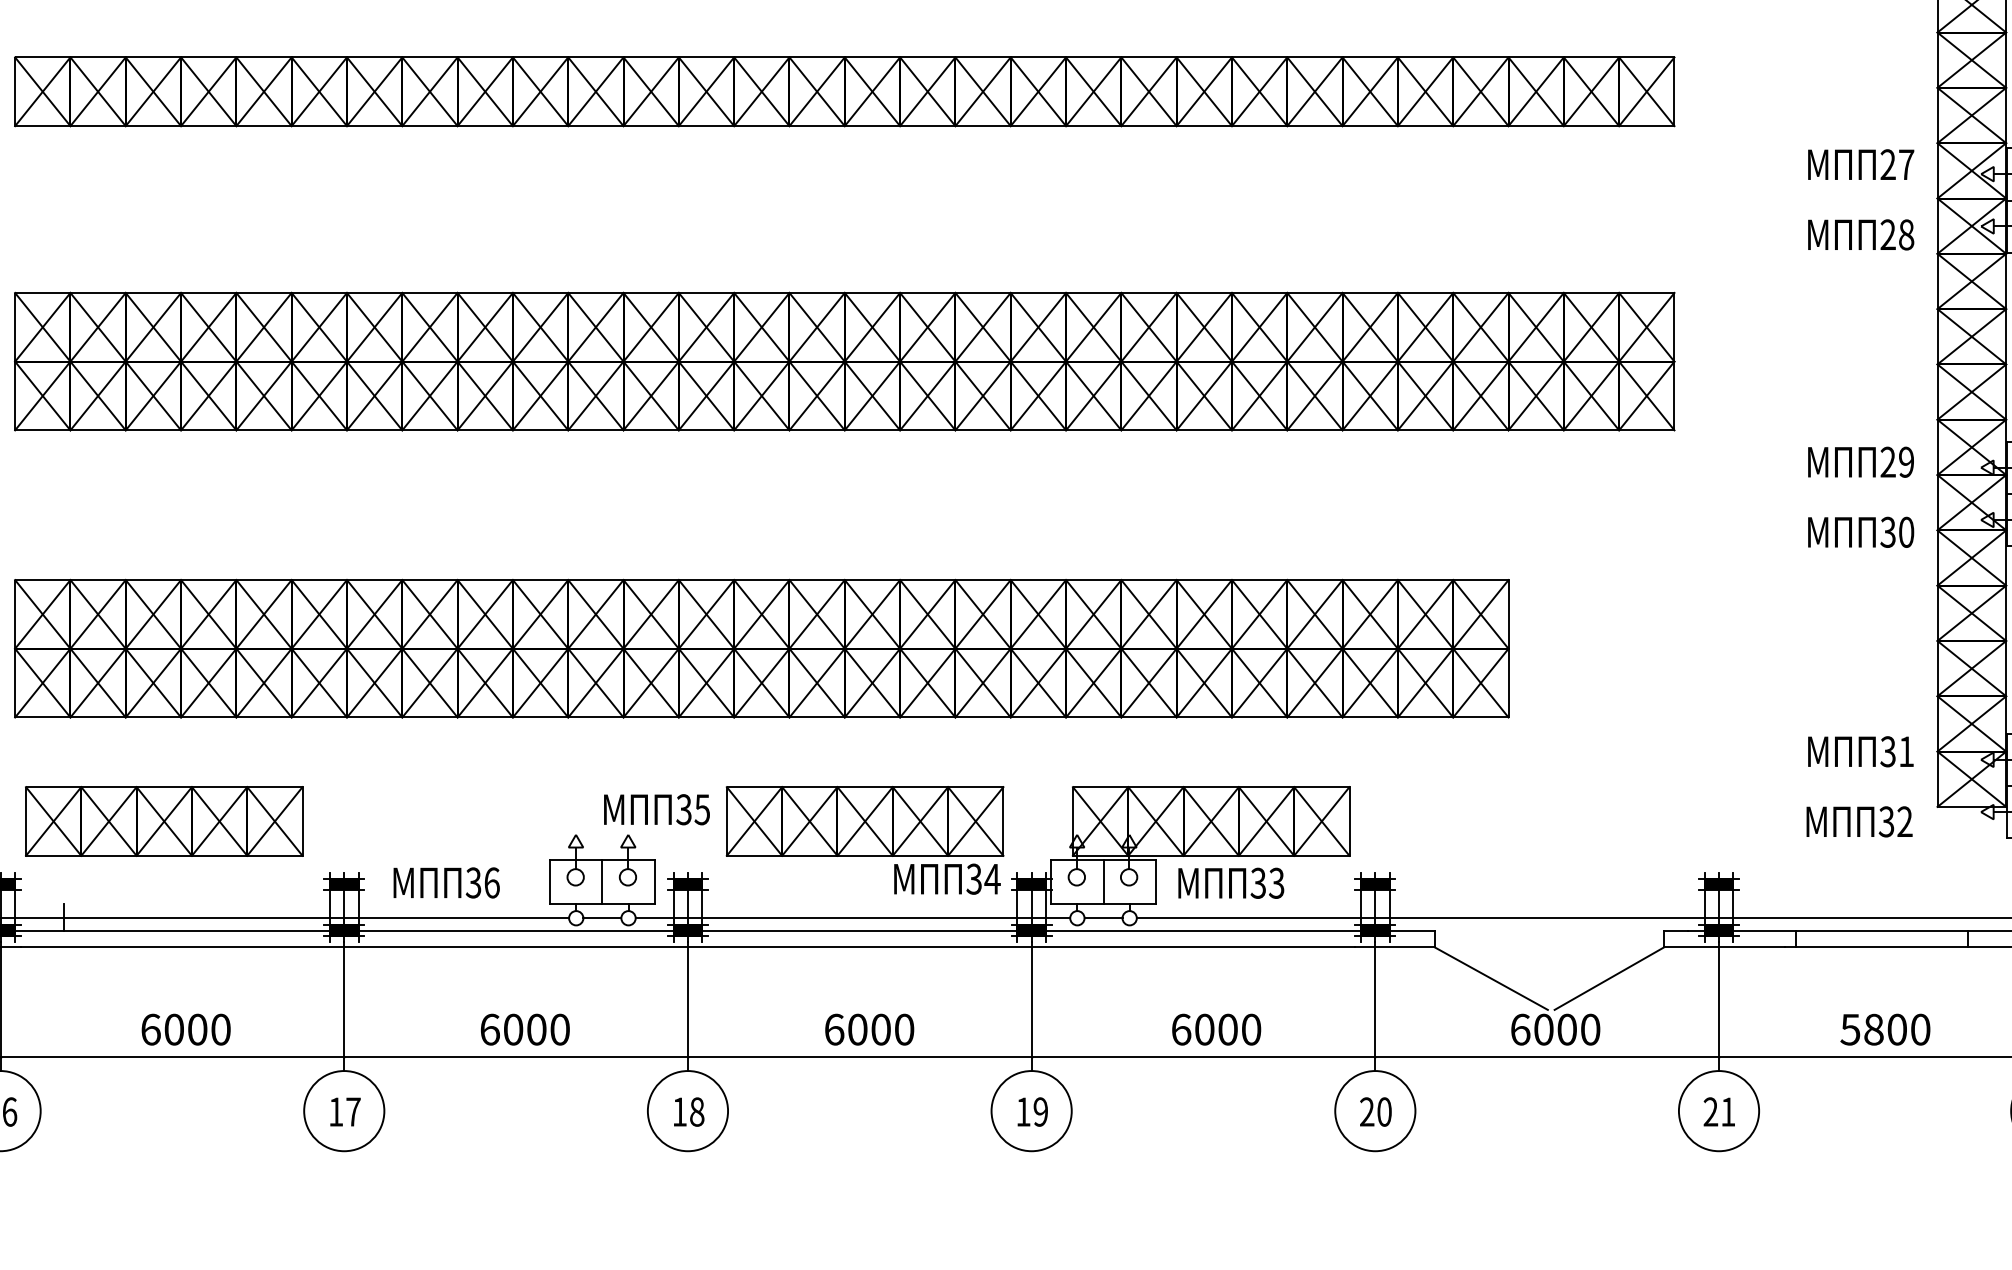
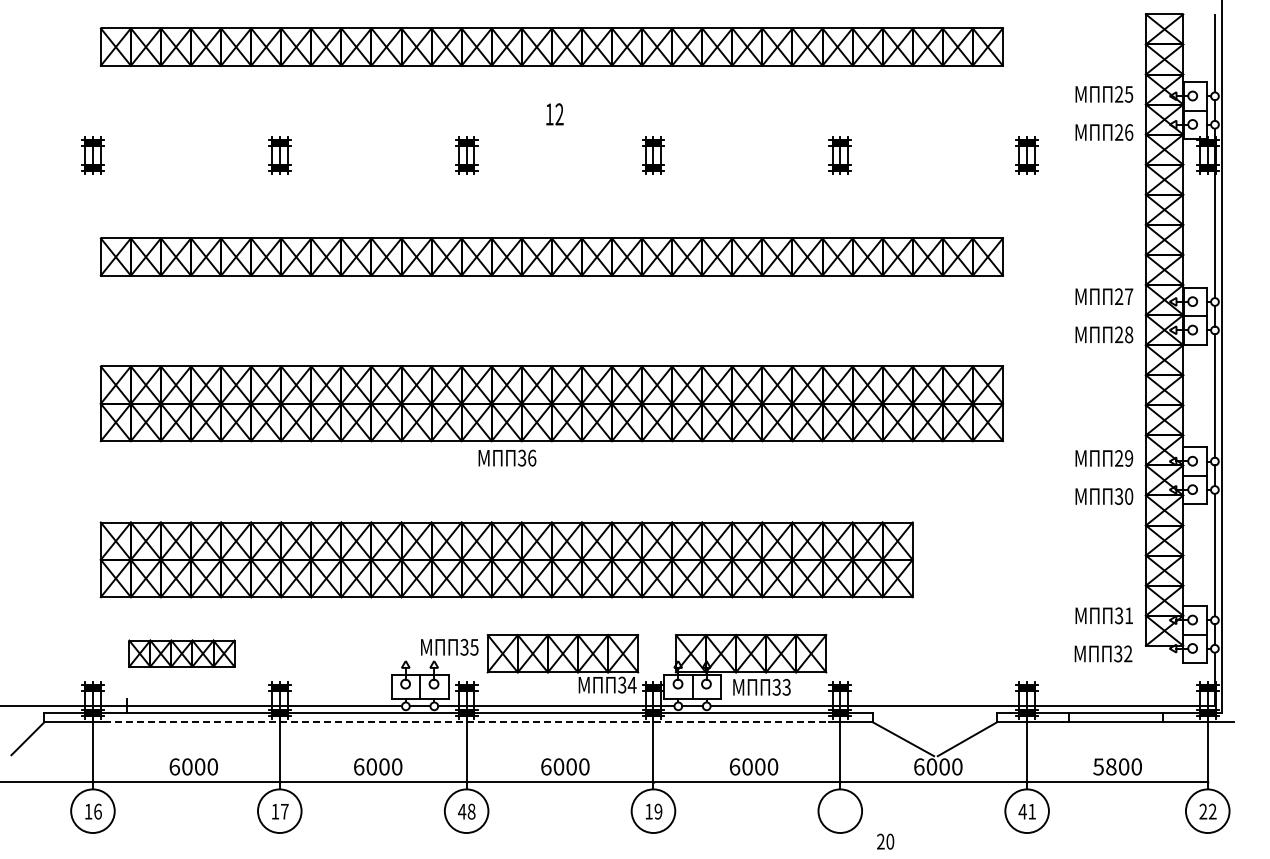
part: (163, 821) -> (181, 653), size x0.7
text: (446, 881) -> (507, 457), moved
line: (687, 947) -> (466, 722), solid -> dashed
text: (678, 1111) -> (461, 811), 18 -> 48
text: (1375, 1111) -> (885, 841), moved
text: (1710, 1111) -> (1022, 811), 21 -> 41

